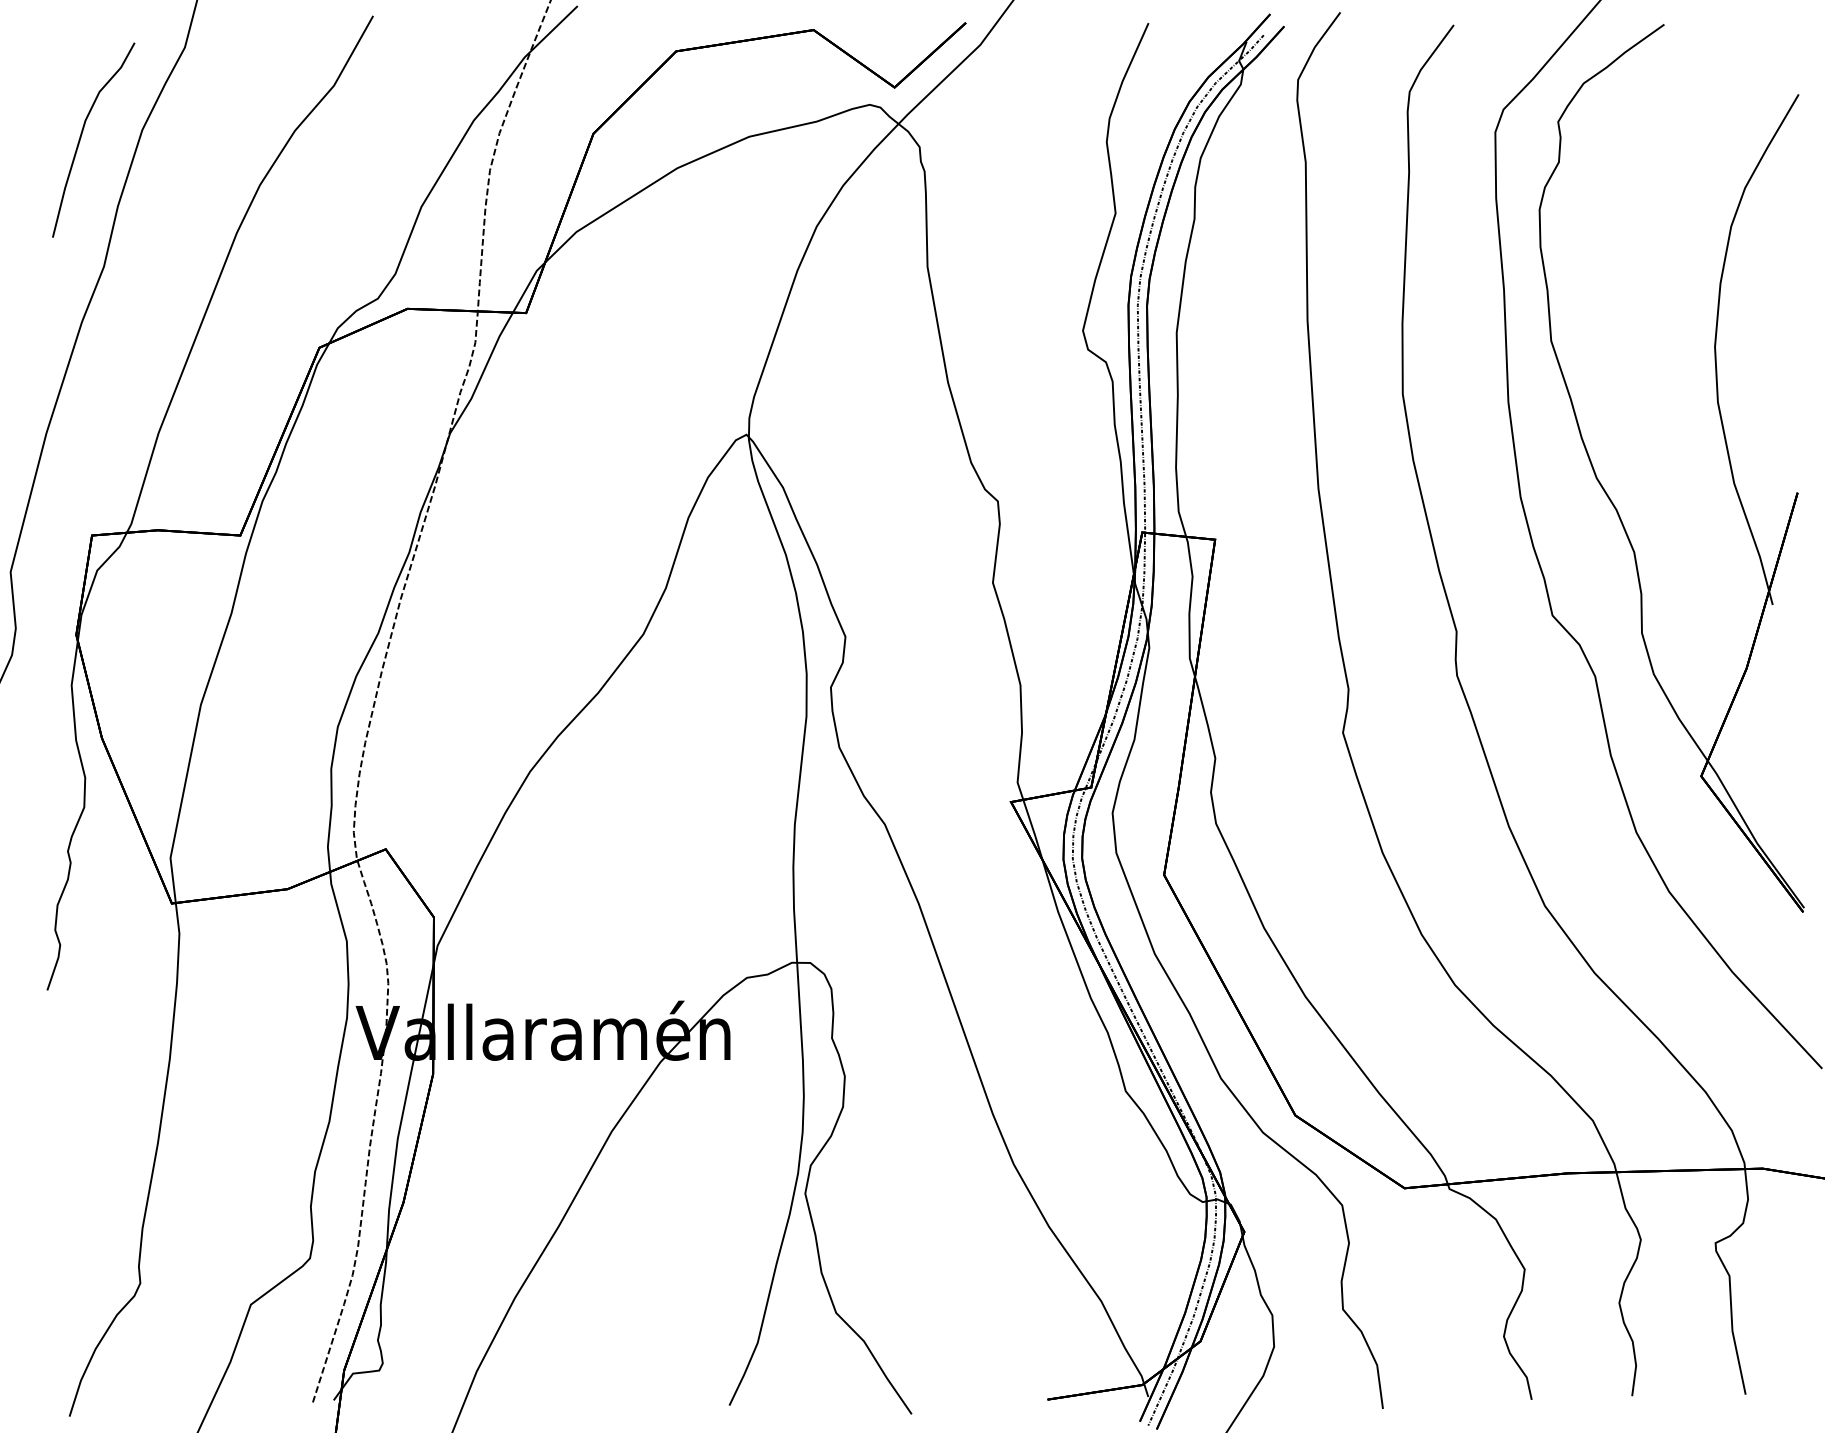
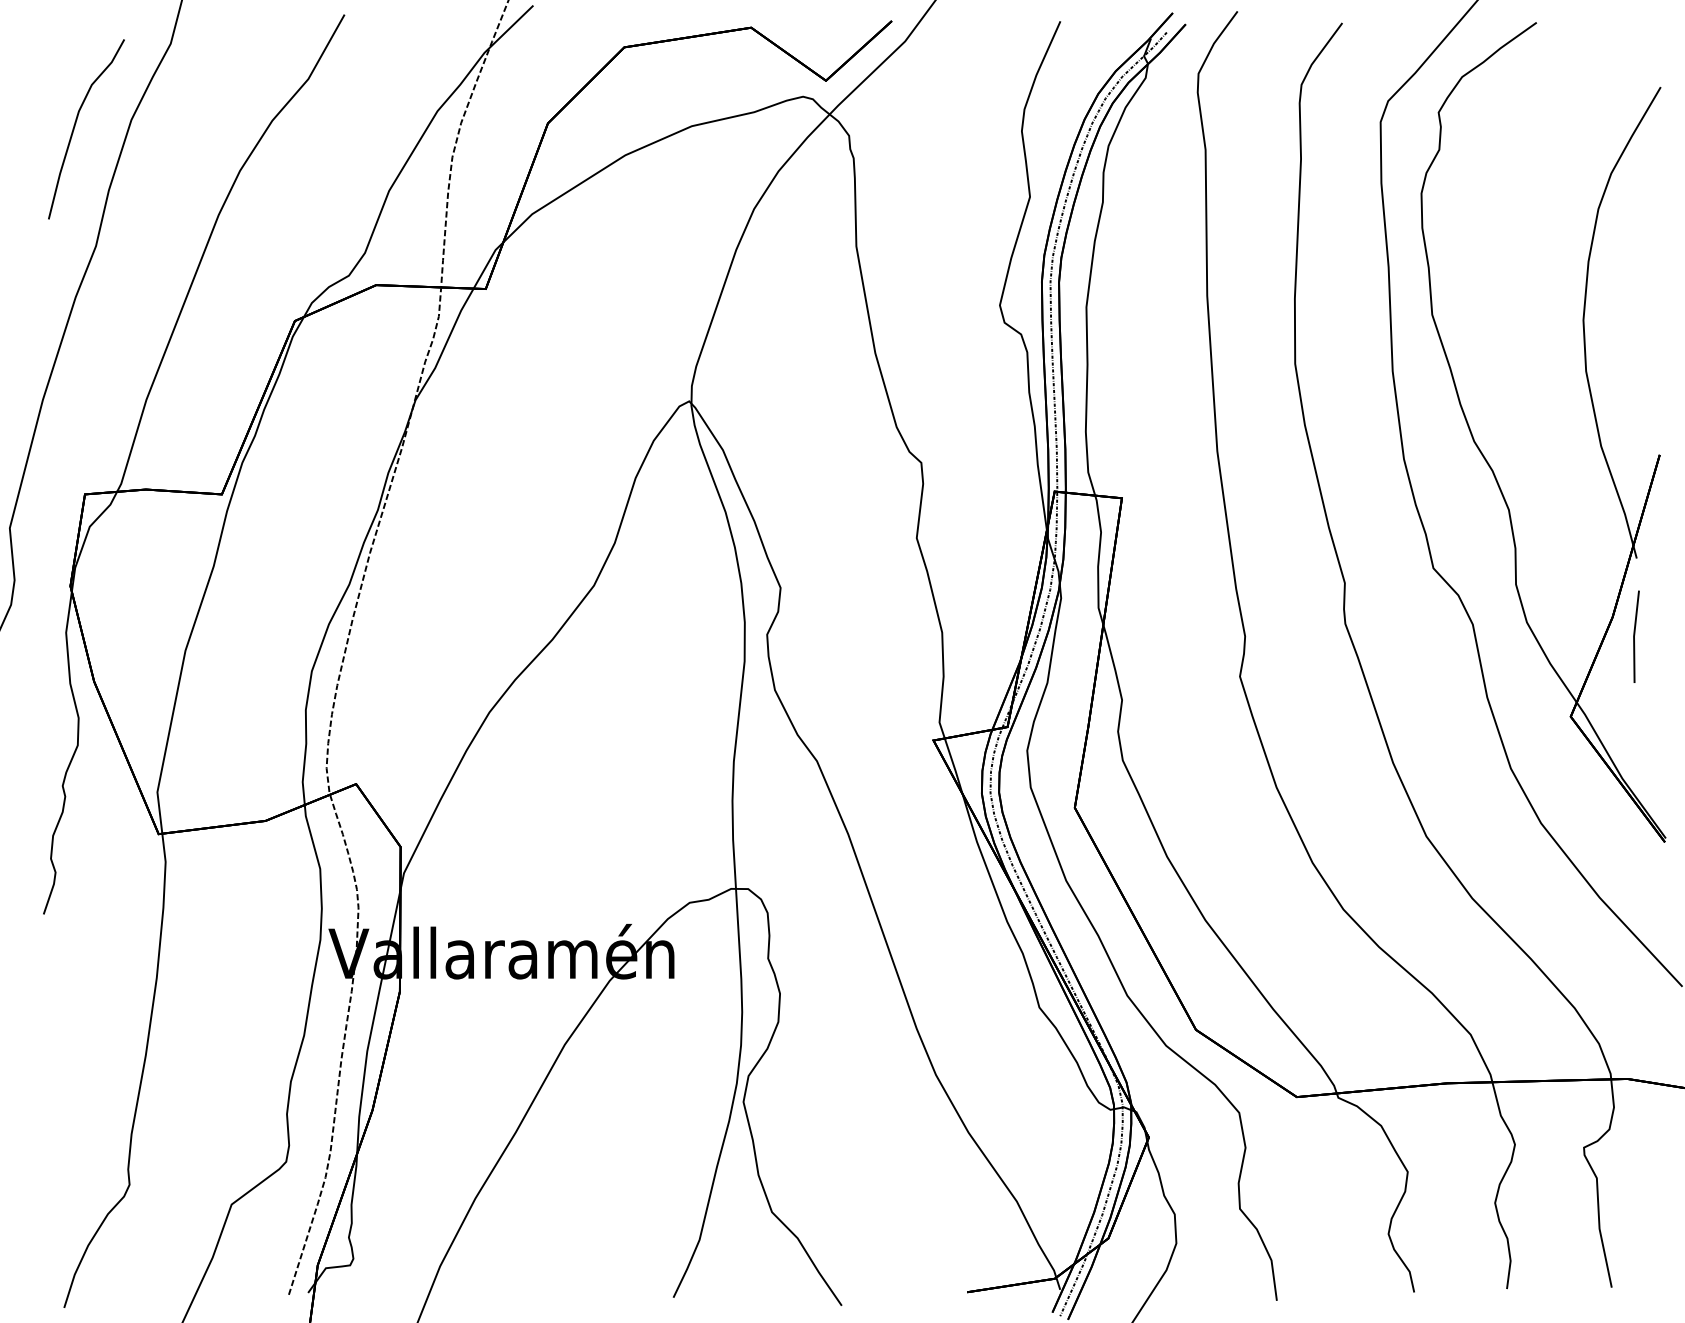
line: (1770, 689) -> (1634, 636), added

